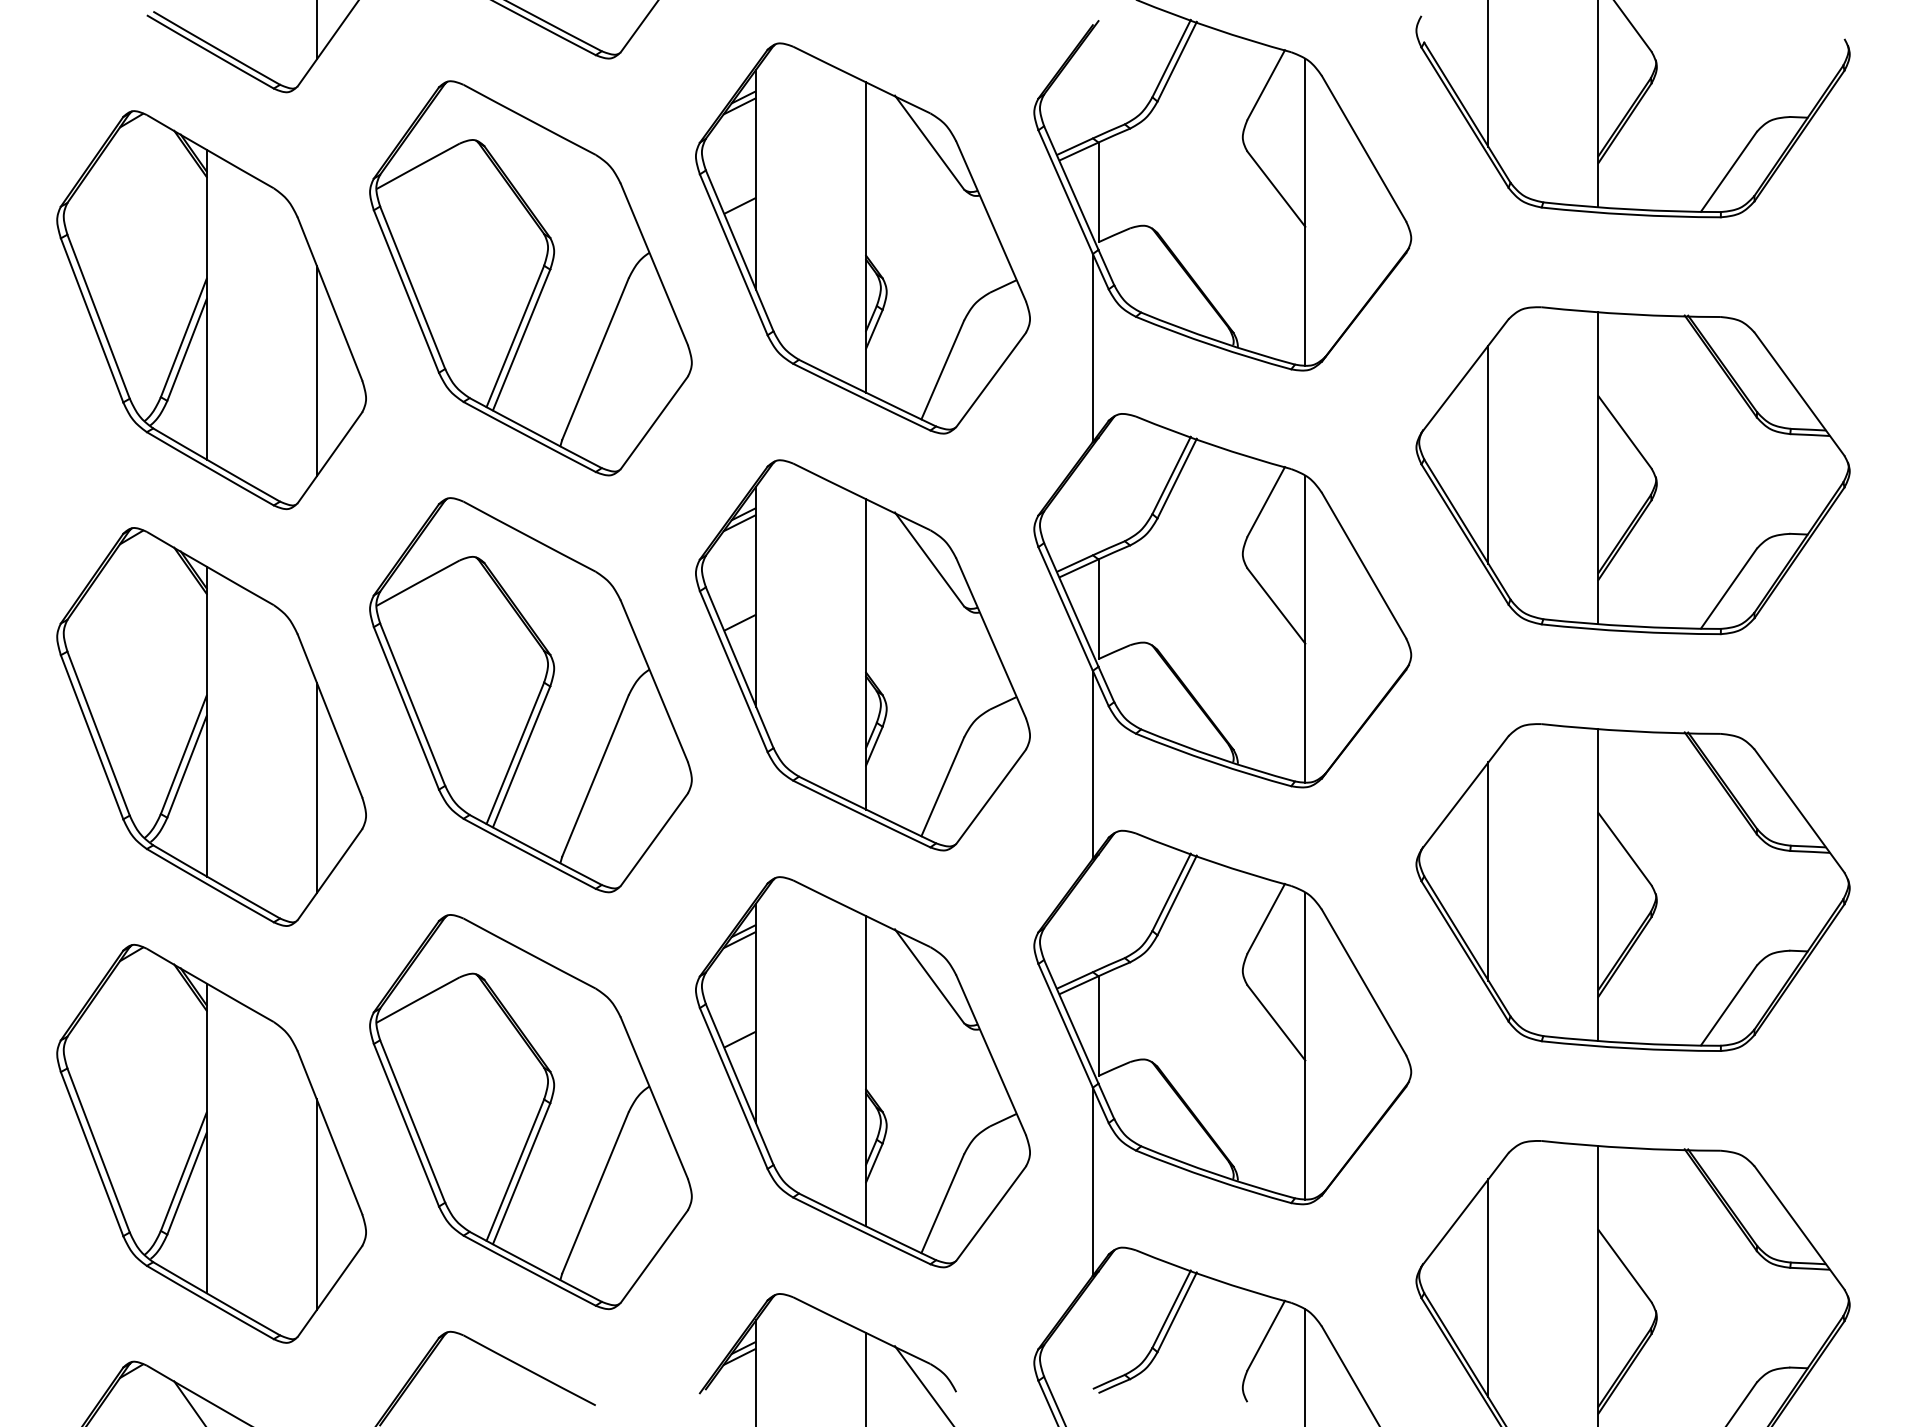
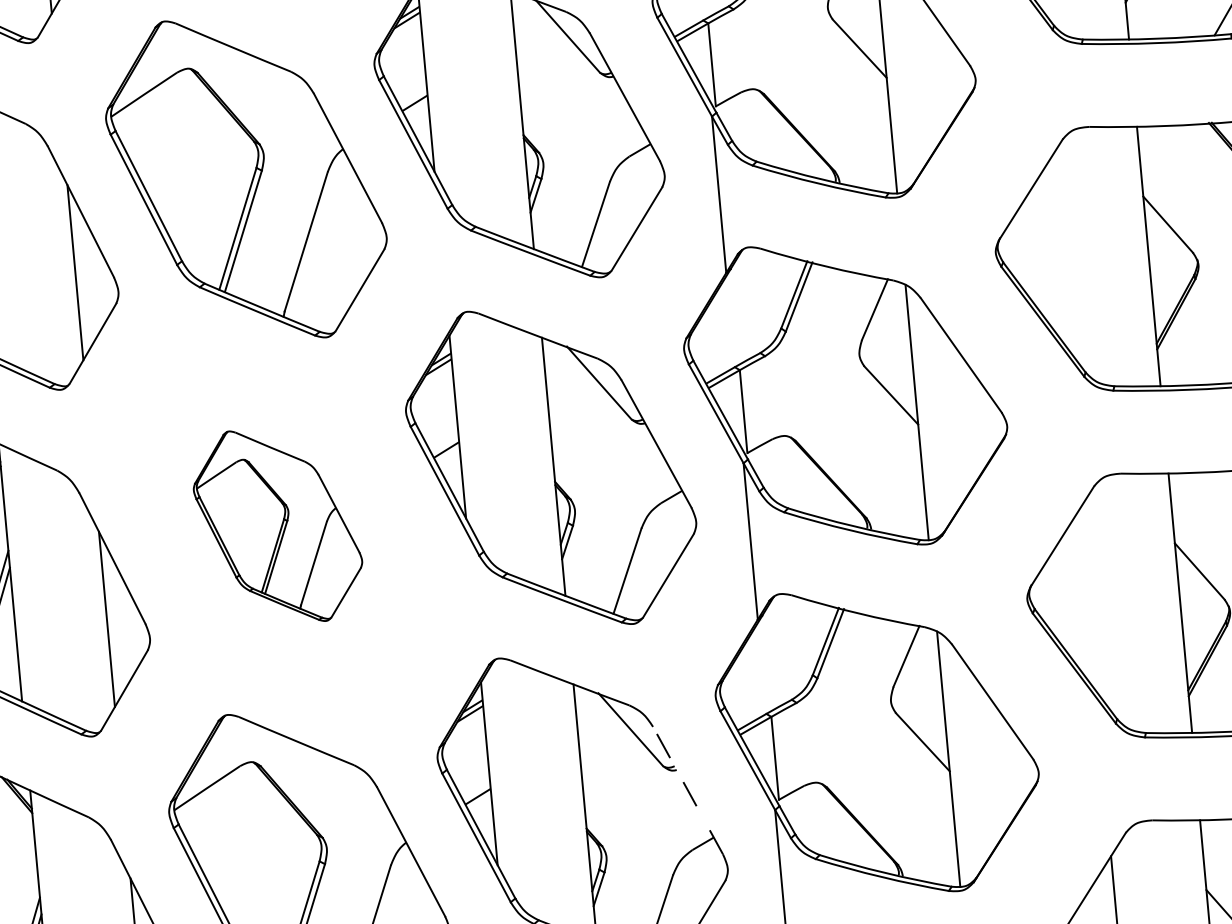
line: (1488, 454) -> (1056, 253), removed
part: (530, 695) -> (277, 526), size x0.6
line: (1488, 871) -> (1087, 600), removed
line: (990, 1054) -> (687, 790), solid -> dashed

